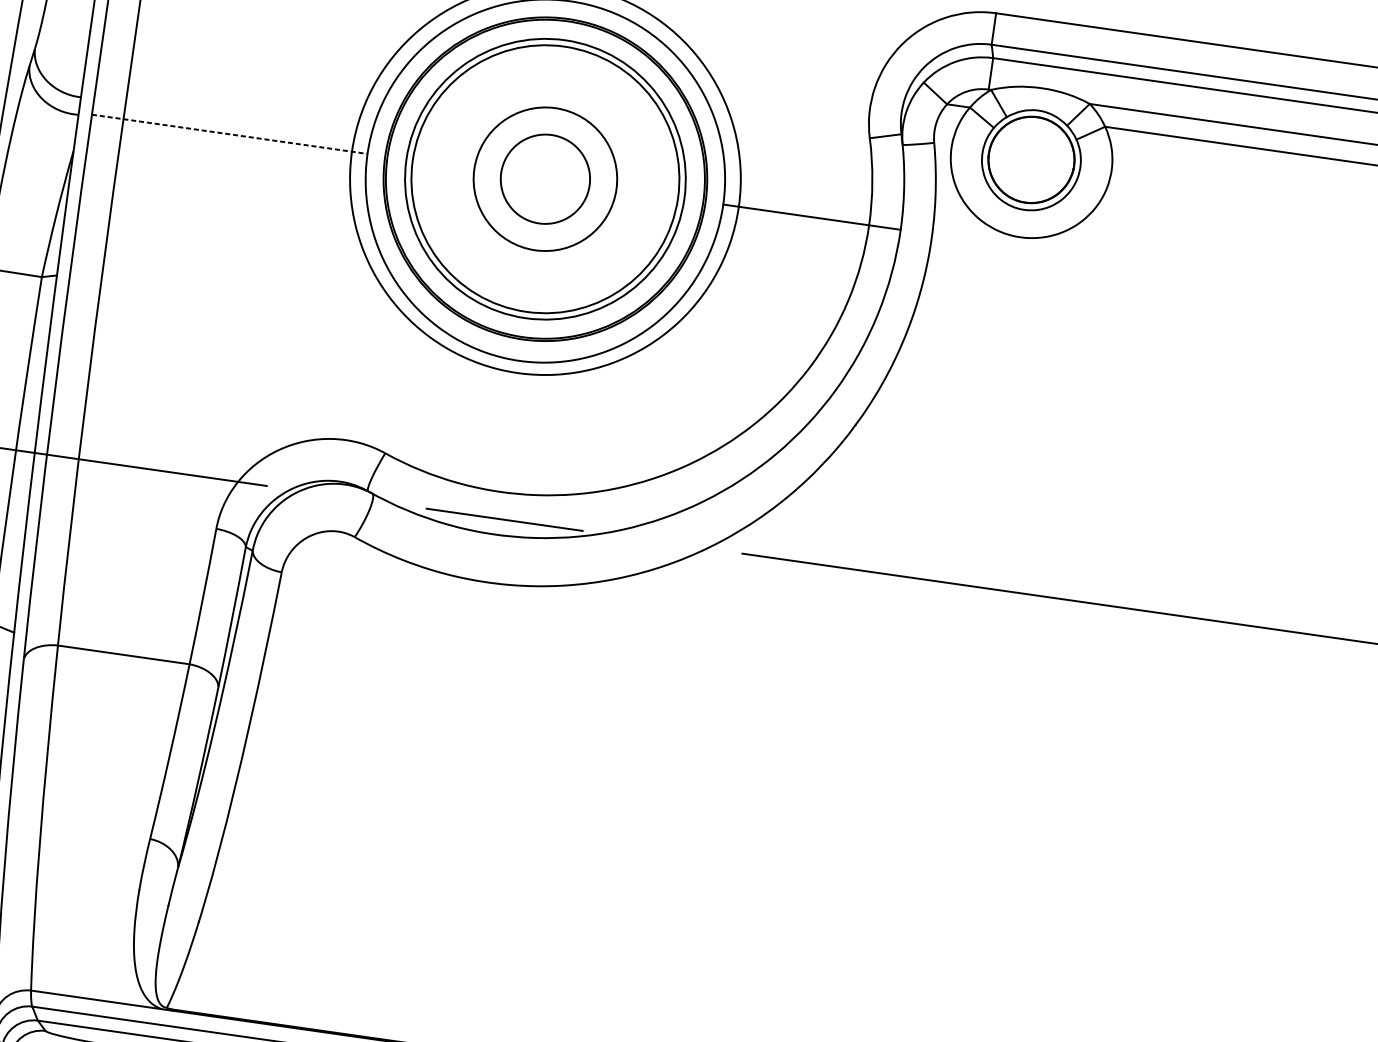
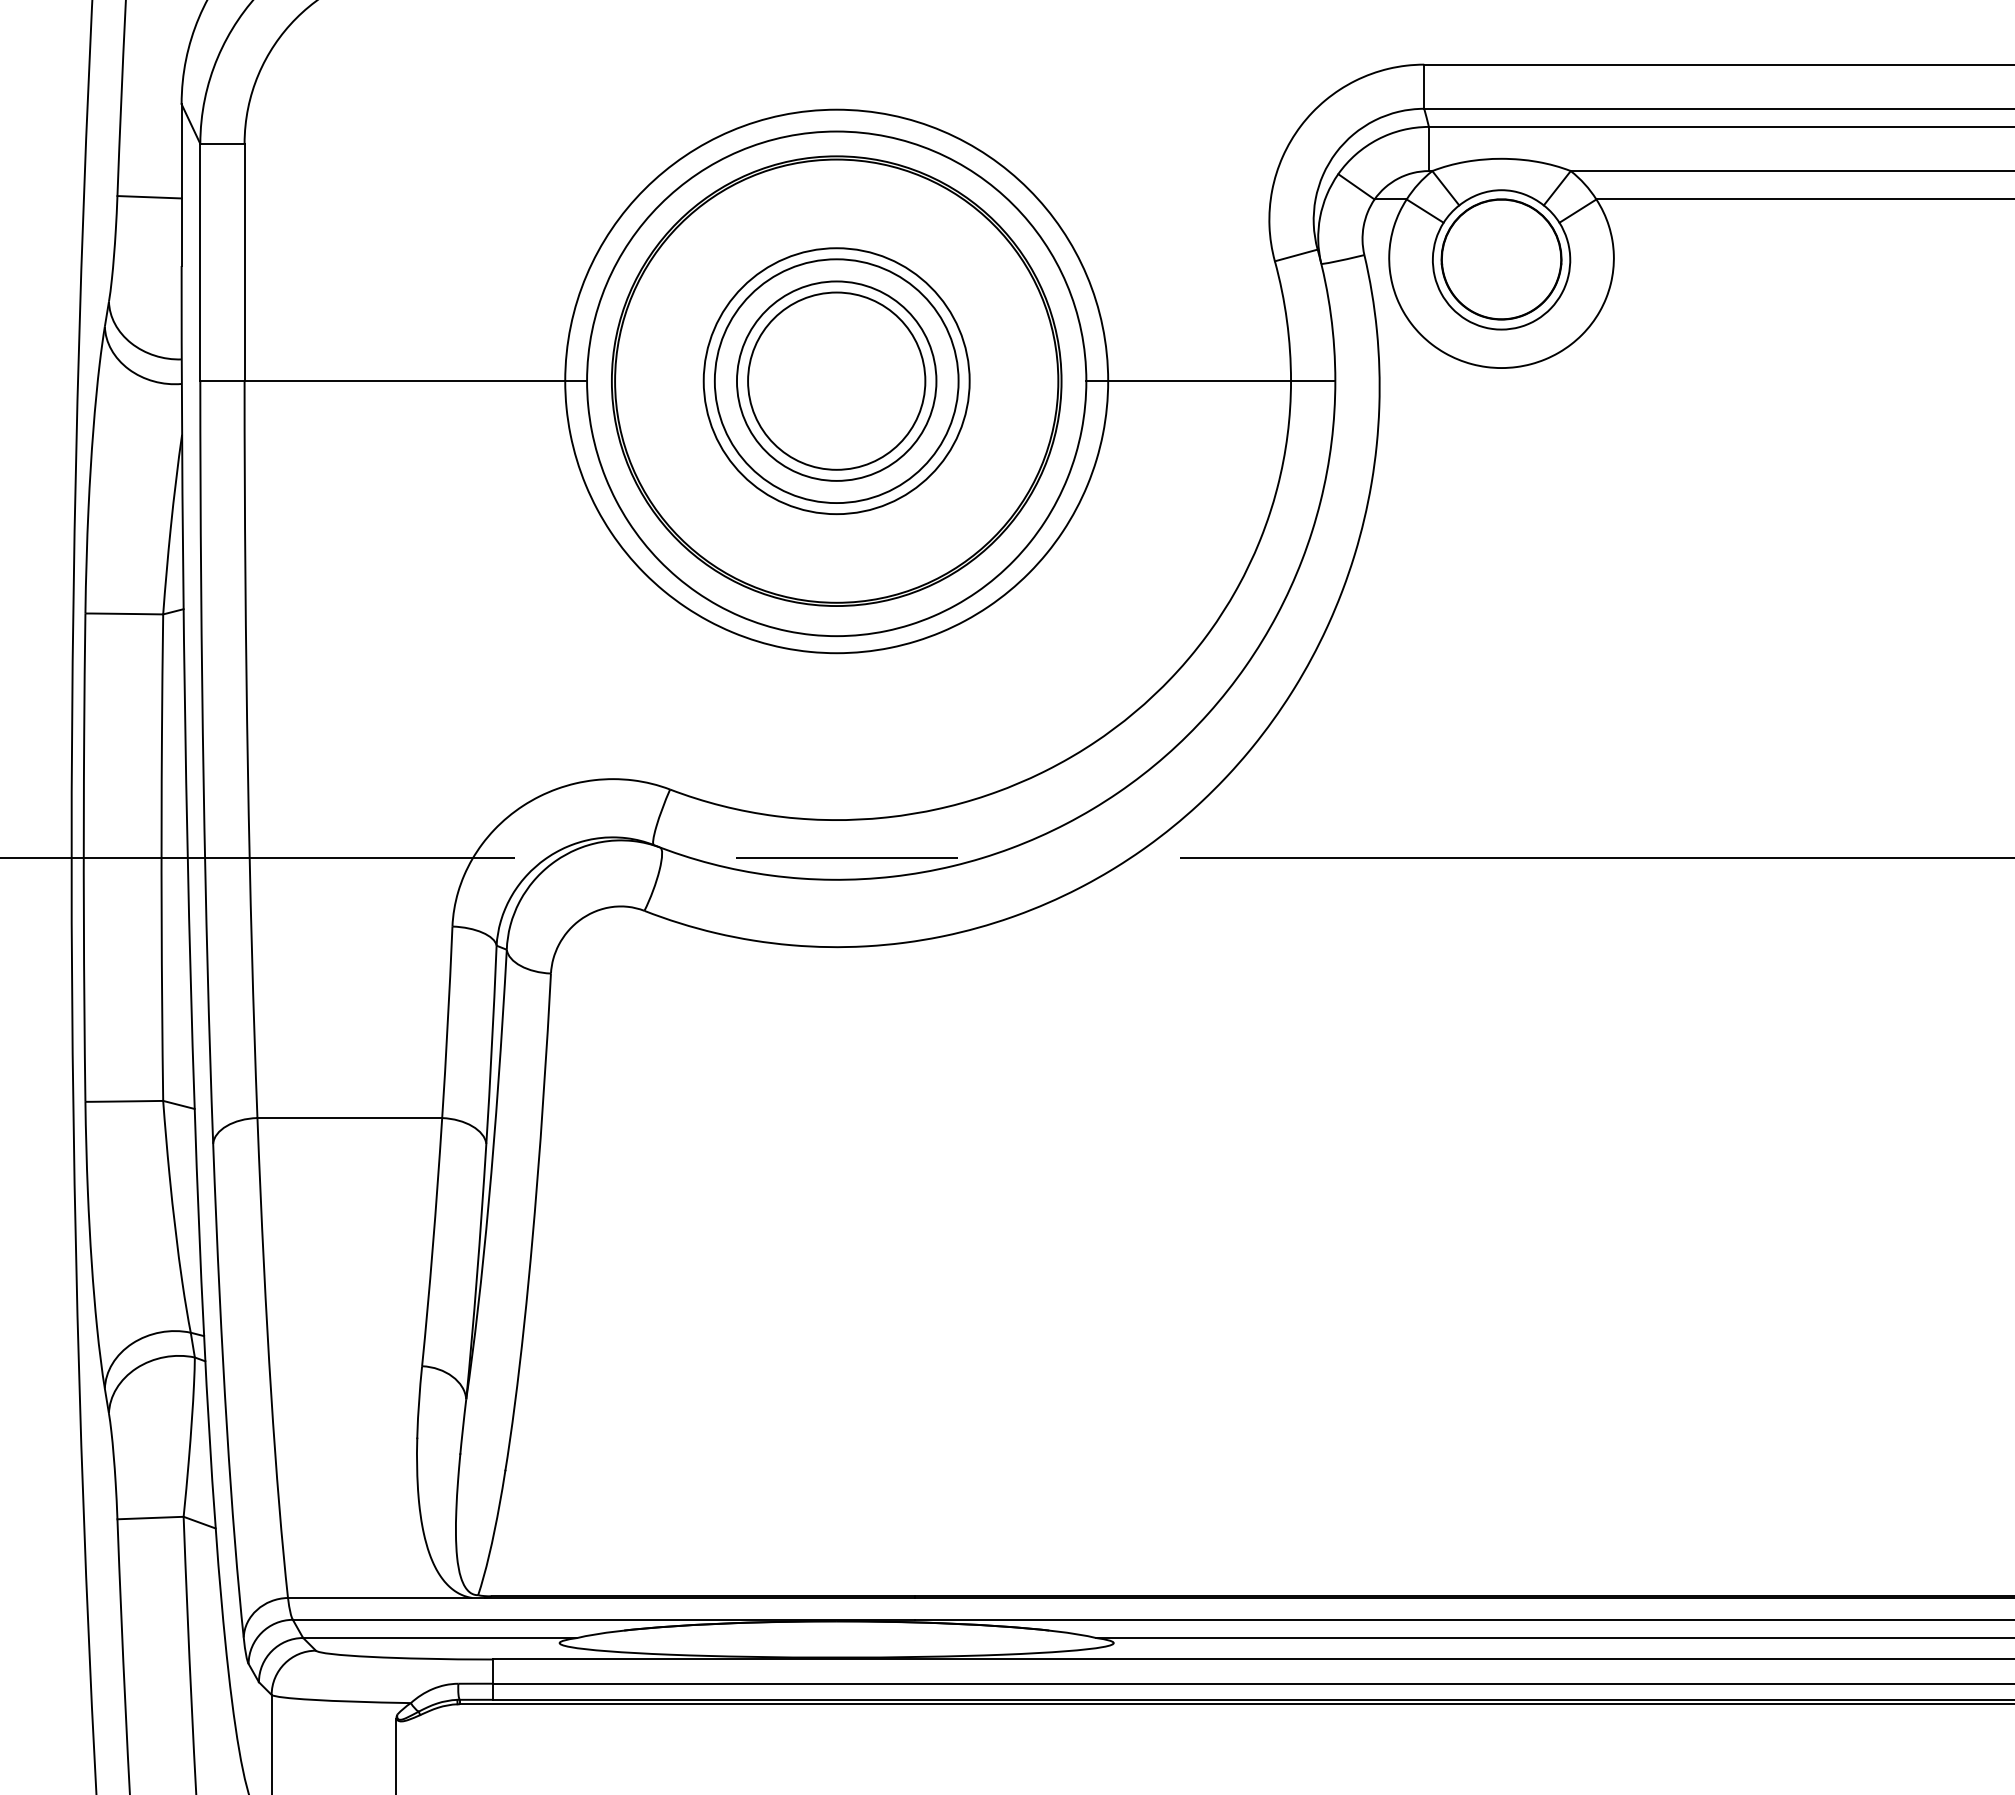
line: (230, 134) -> (394, 381), dashed -> solid
circle: (545, 178) -> (836, 380), size x1.43
circle: (545, 179) -> (836, 381), size x0.62
circle: (545, 179) -> (836, 381), size x0.71

